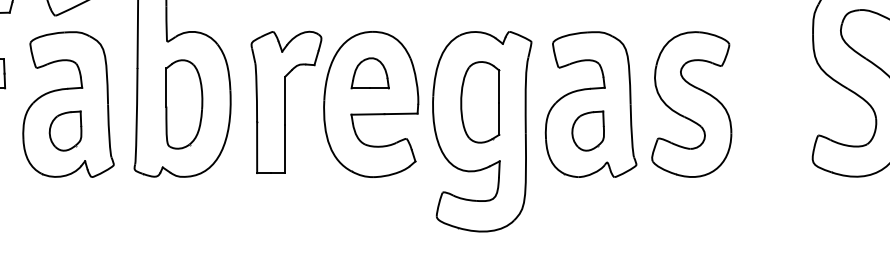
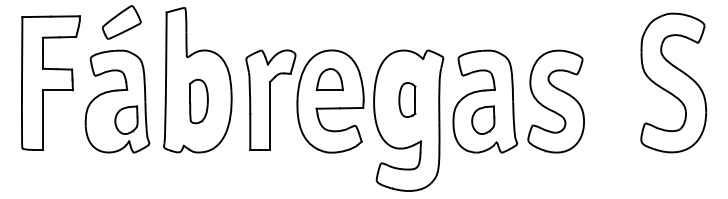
part: (480, 101) -> (407, 99), size x0.6
part: (183, 104) -> (198, 101), size x0.7
part: (65, 129) -> (126, 119), moved

